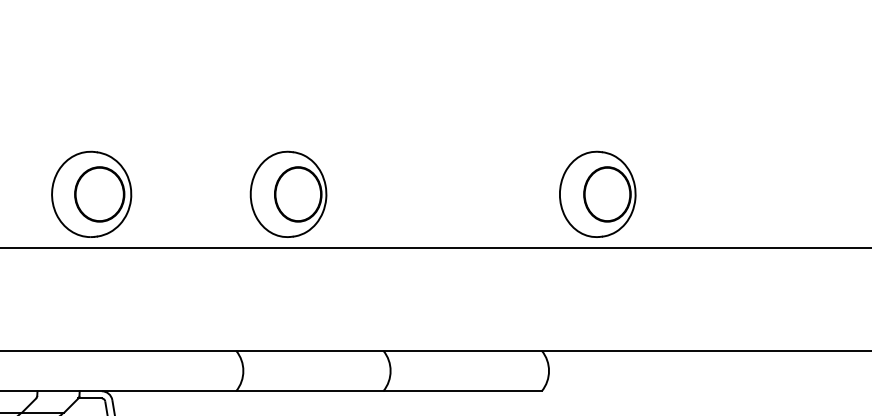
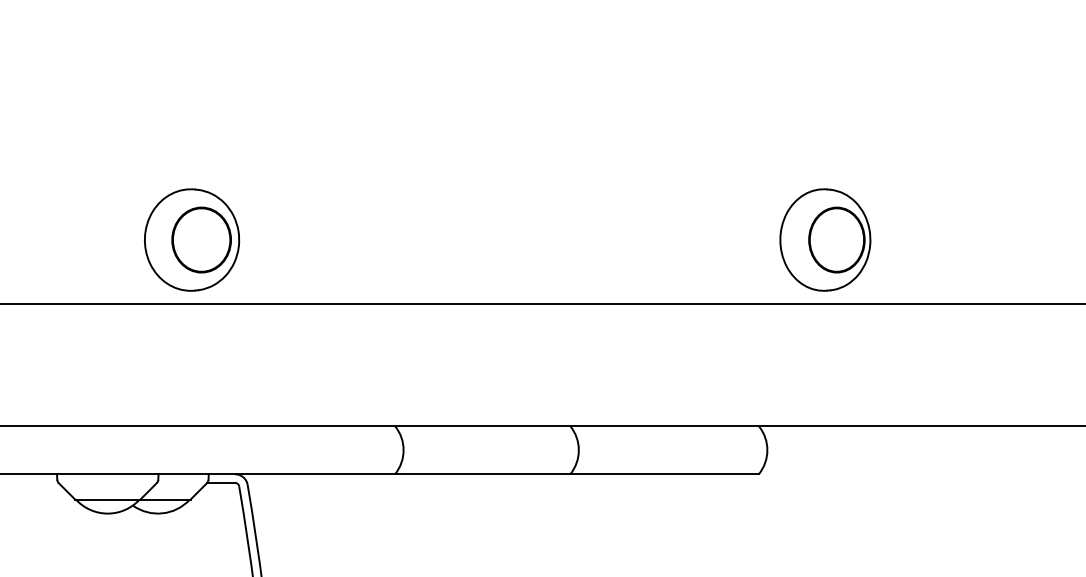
part: (92, 193) -> (192, 239), moved
part: (288, 193) -> (457, 239), removed

